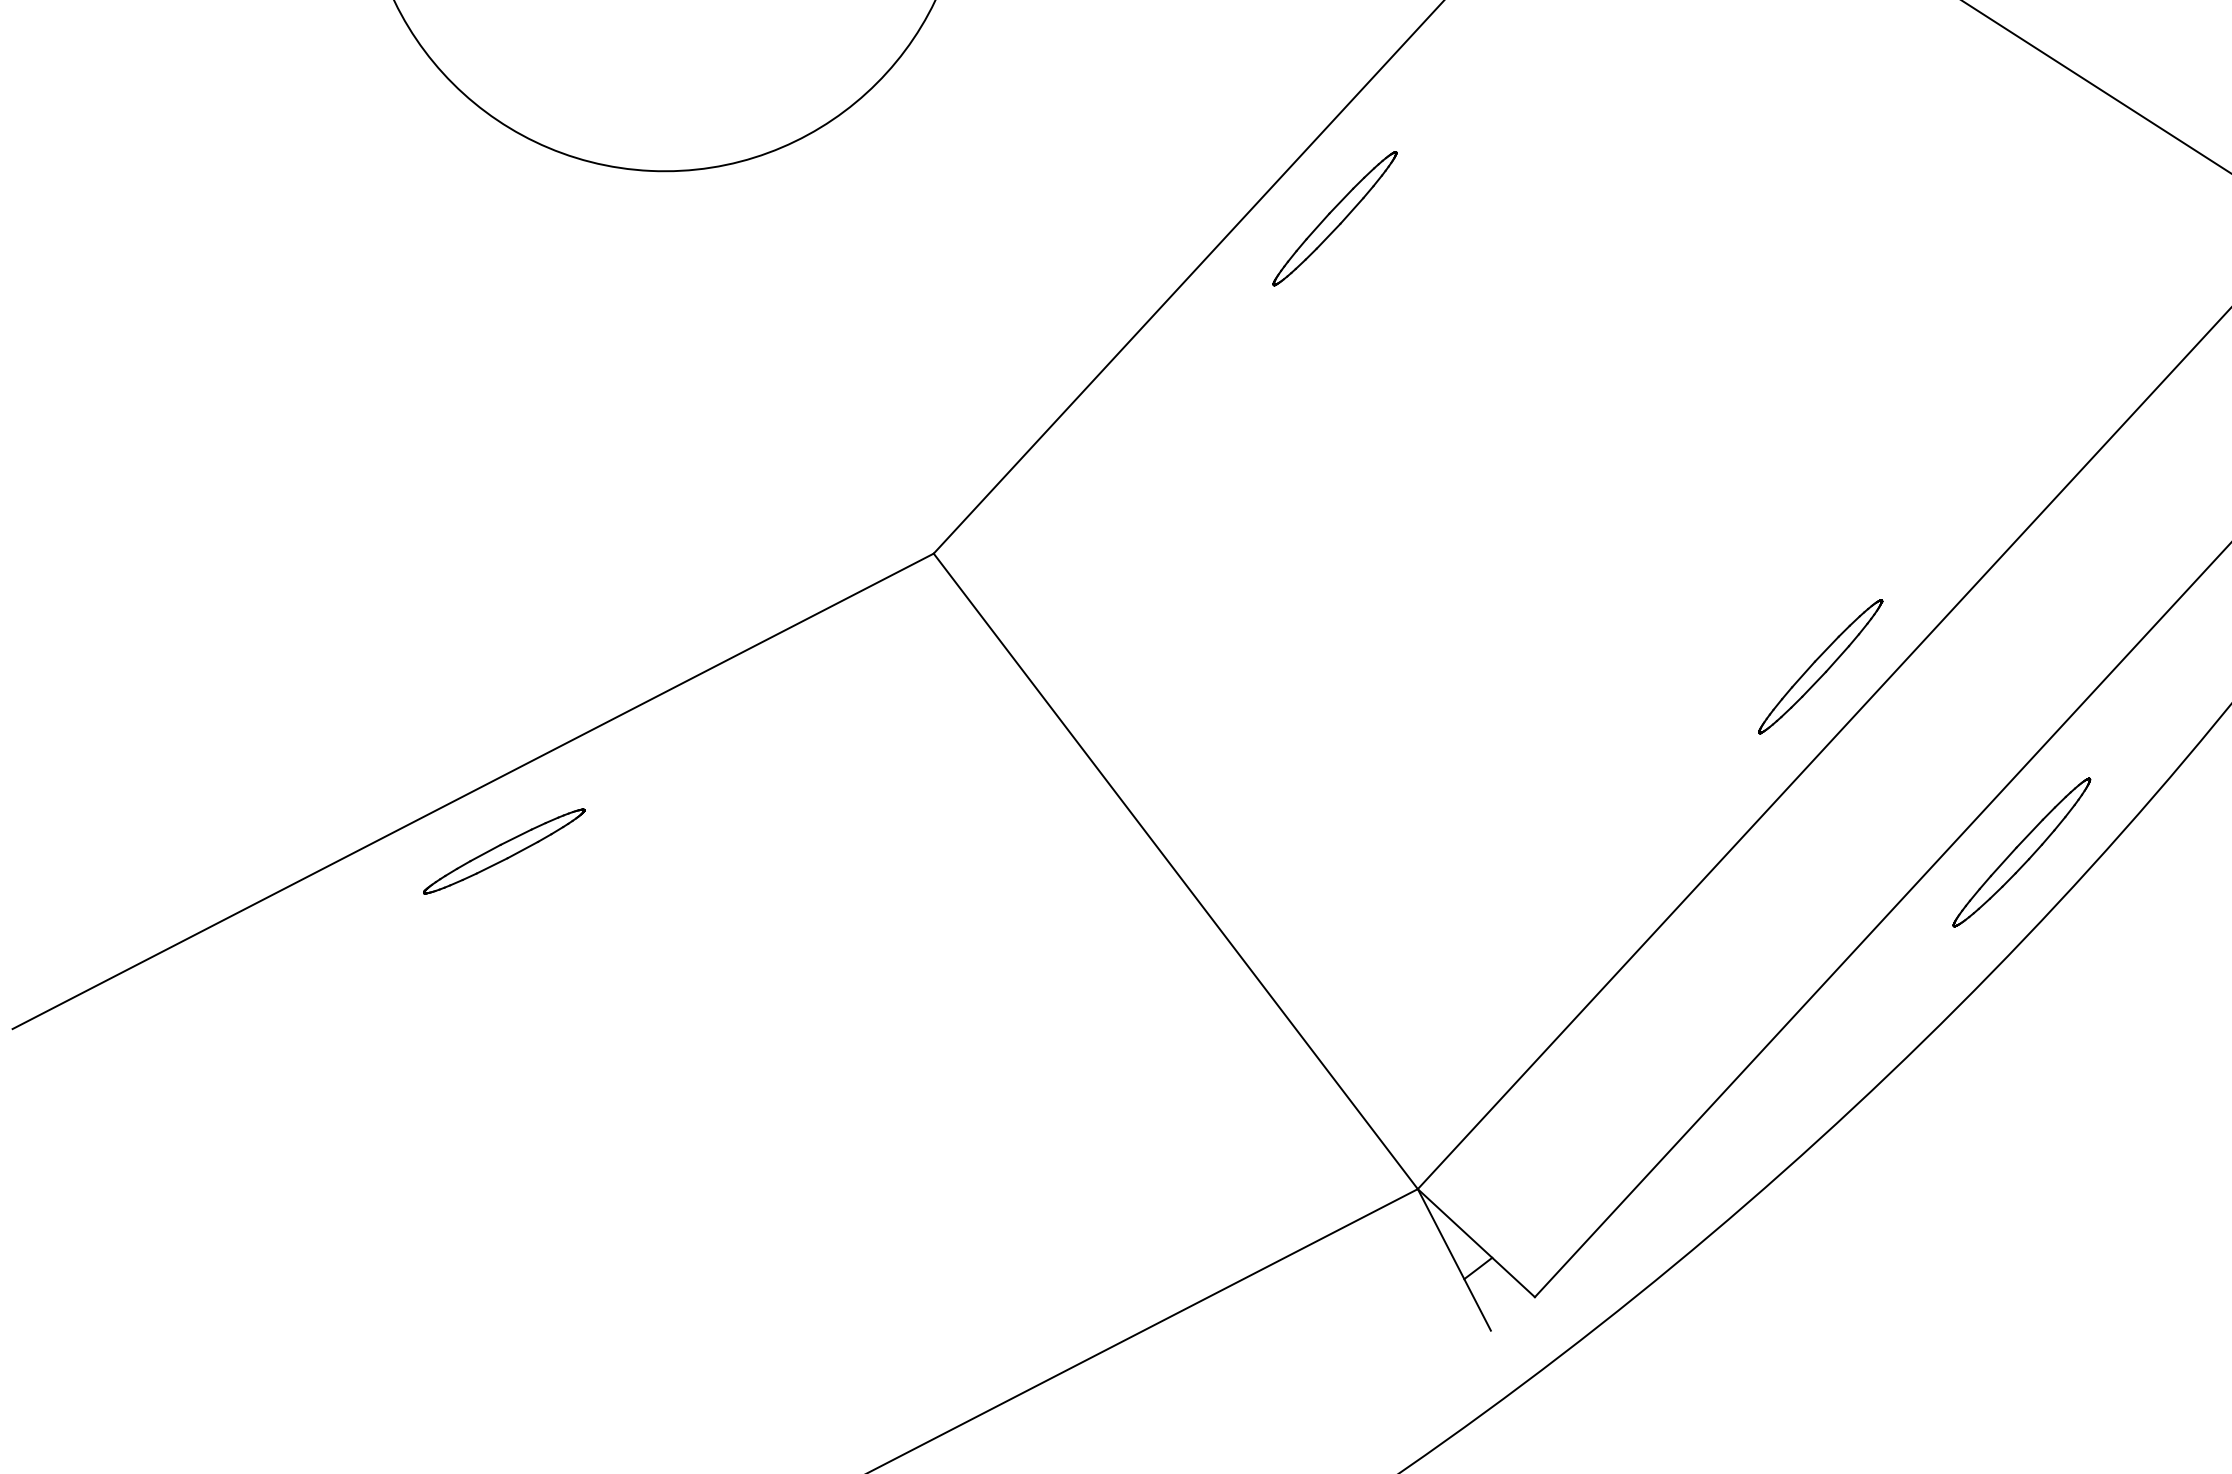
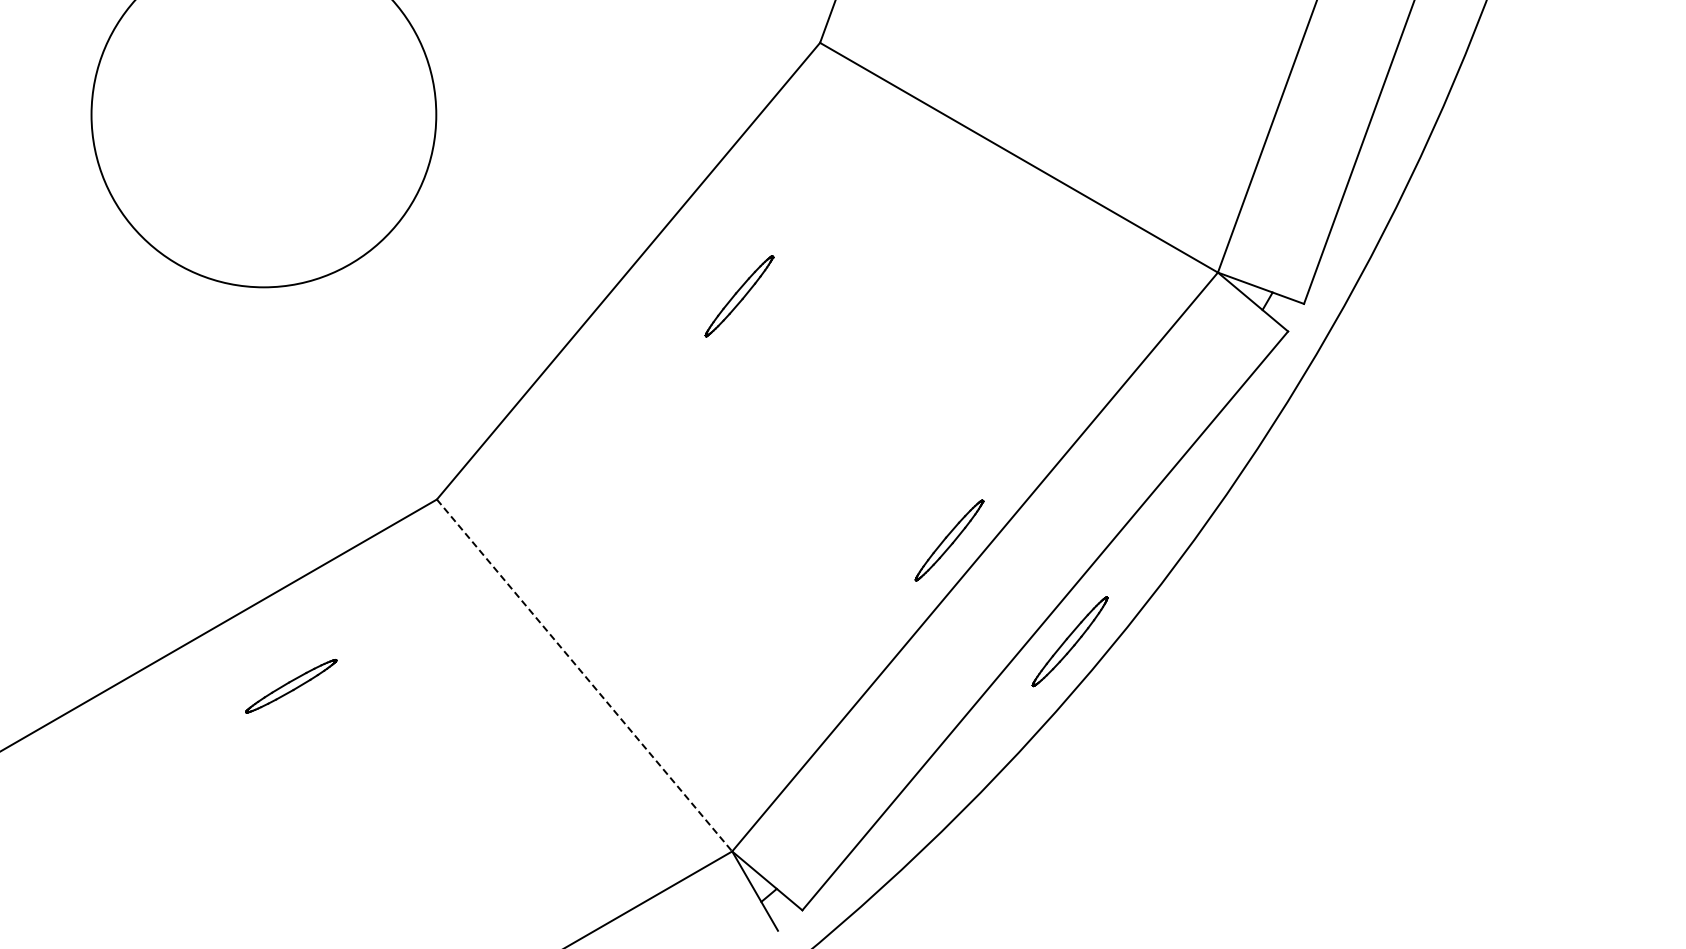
part: (1335, 219) -> (739, 296), moved
part: (504, 851) -> (291, 686), moved
line: (1175, 871) -> (584, 675), solid -> dashed

